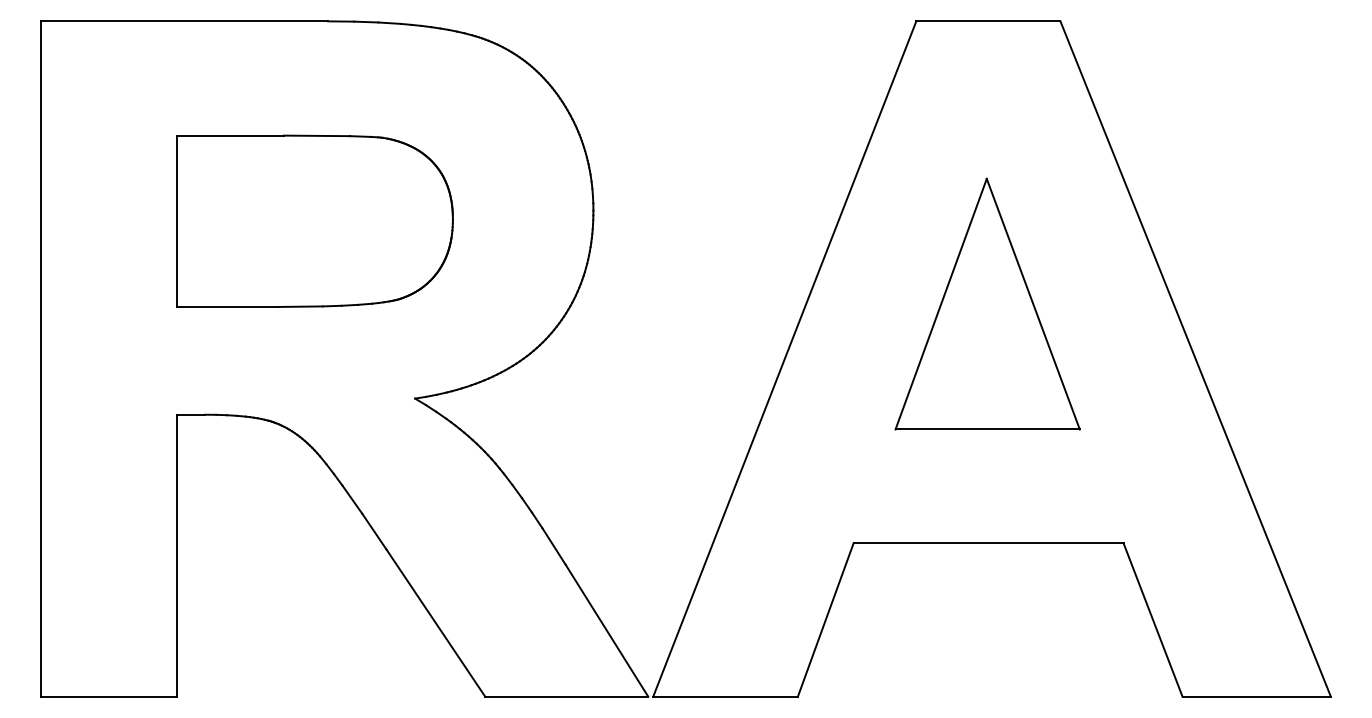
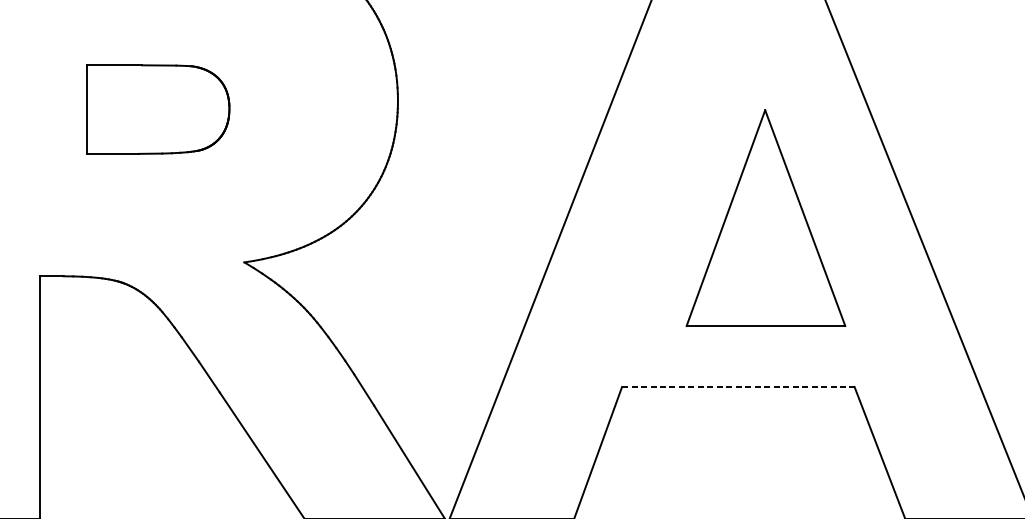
part: (314, 220) -> (157, 109), size x0.6
part: (987, 303) -> (765, 217), moved
line: (988, 543) -> (738, 387), solid -> dashed

